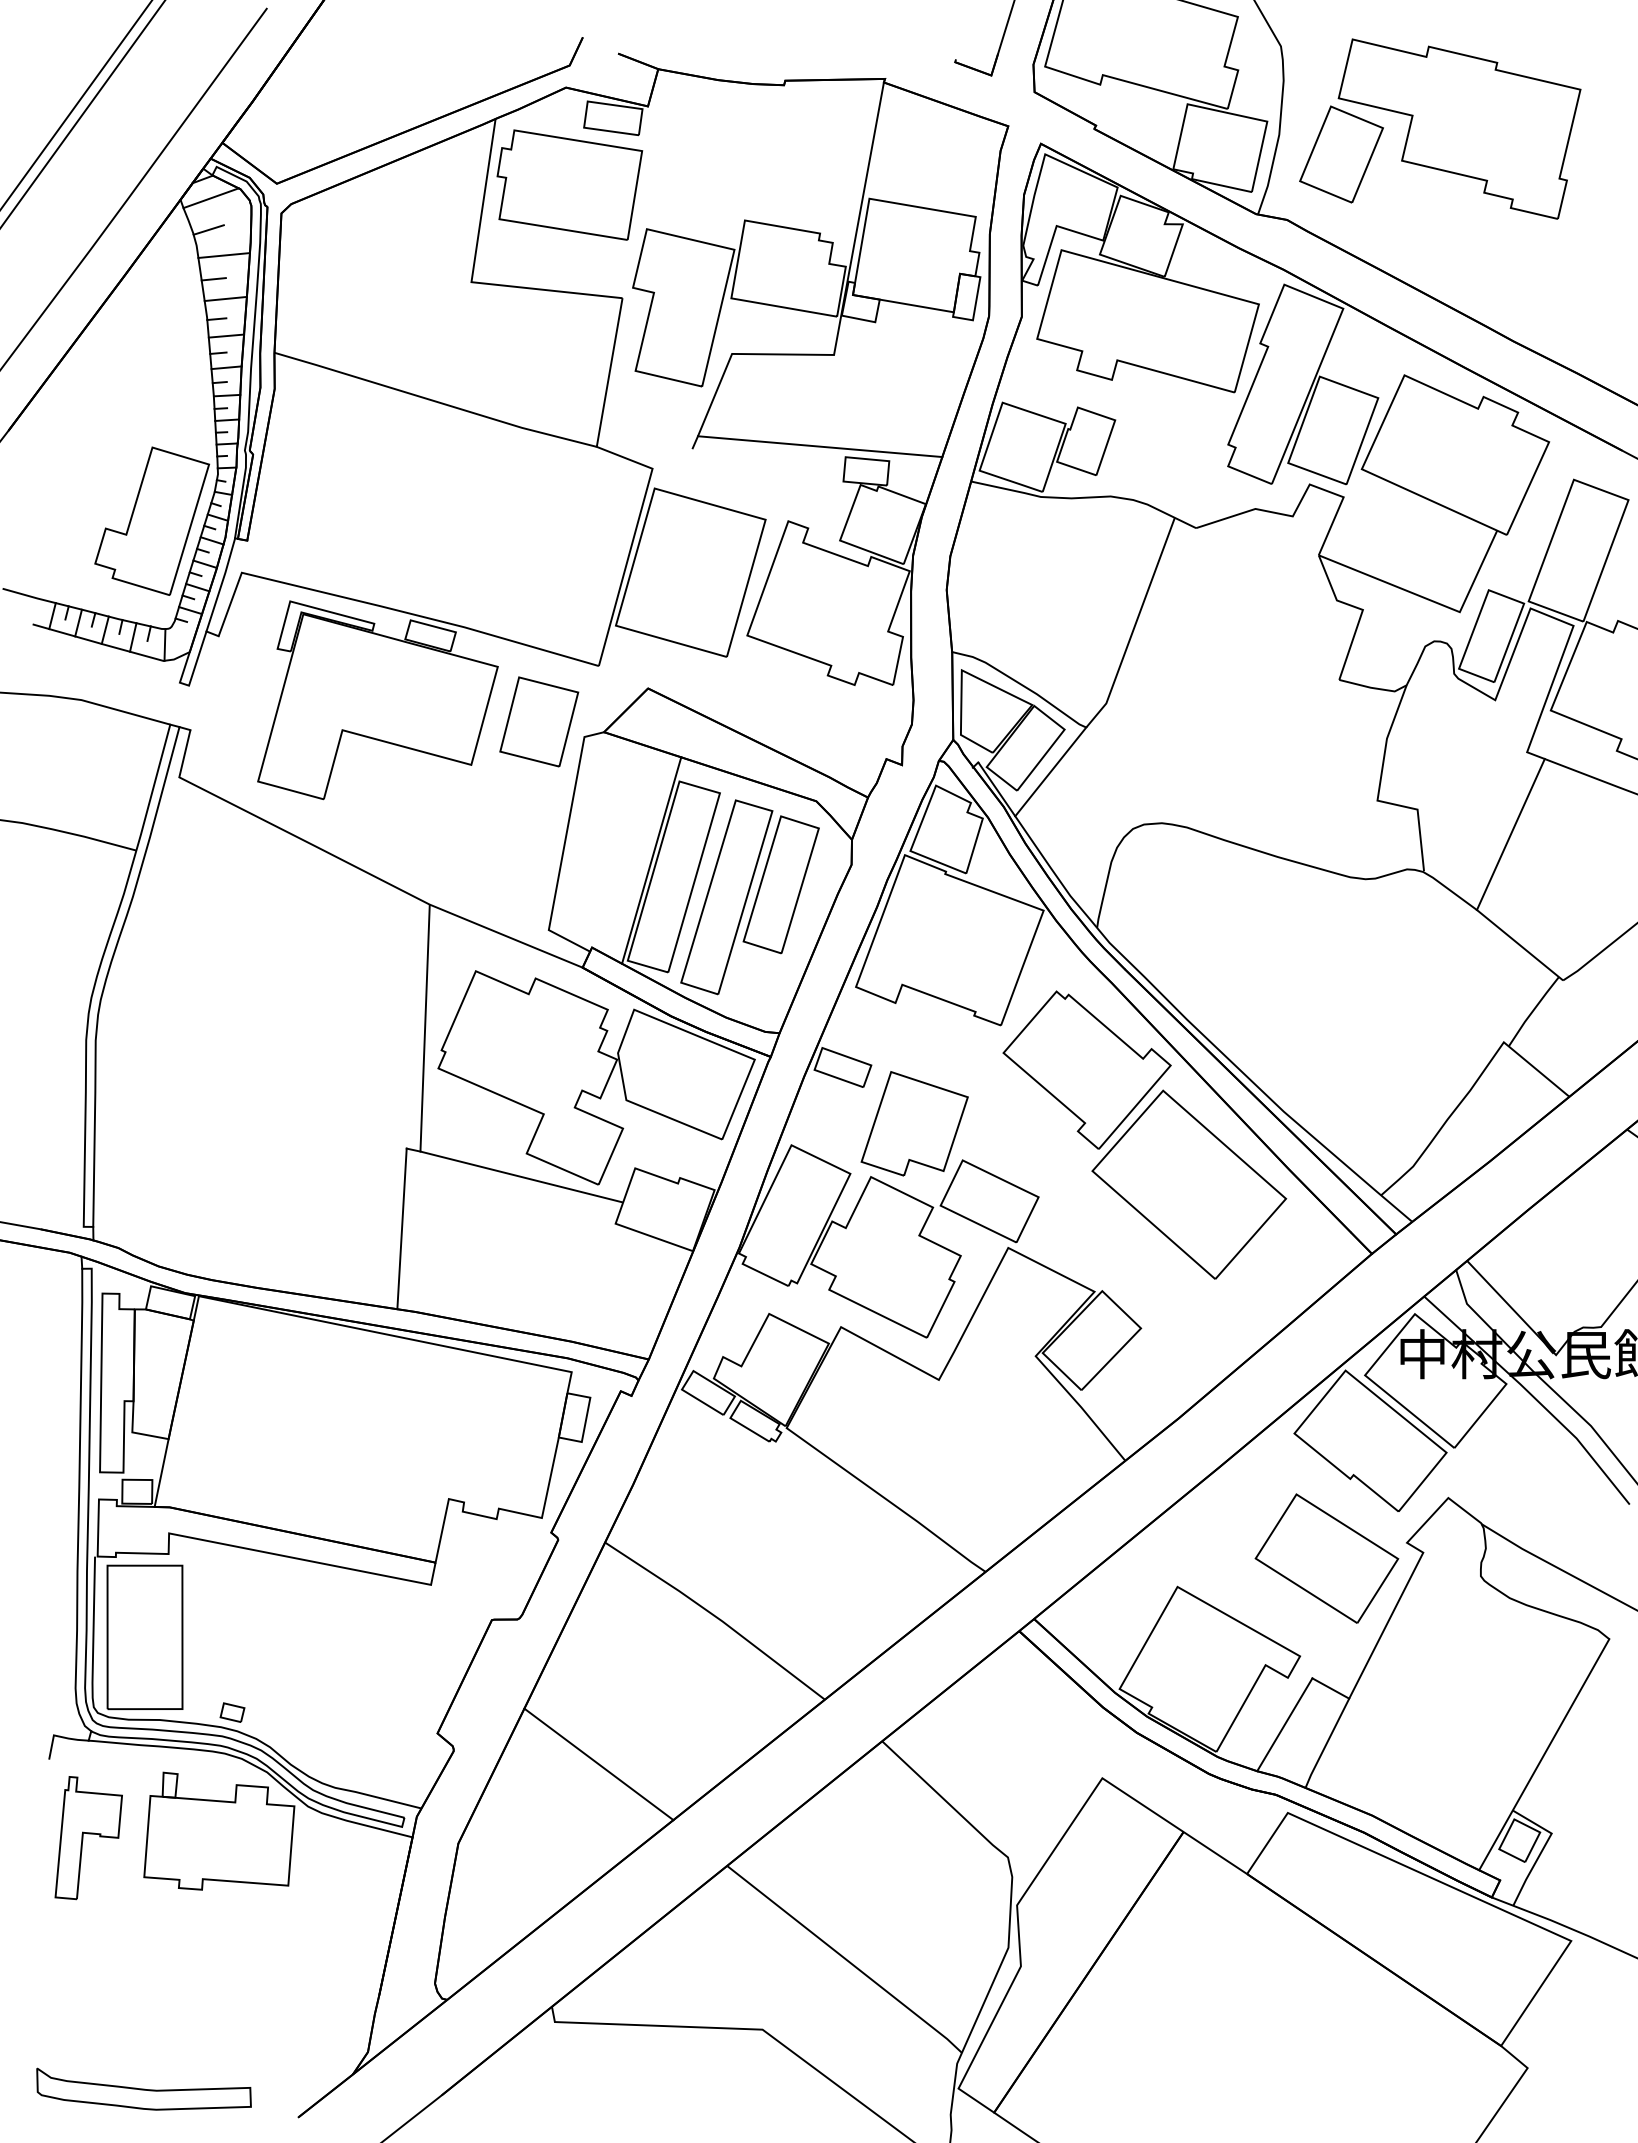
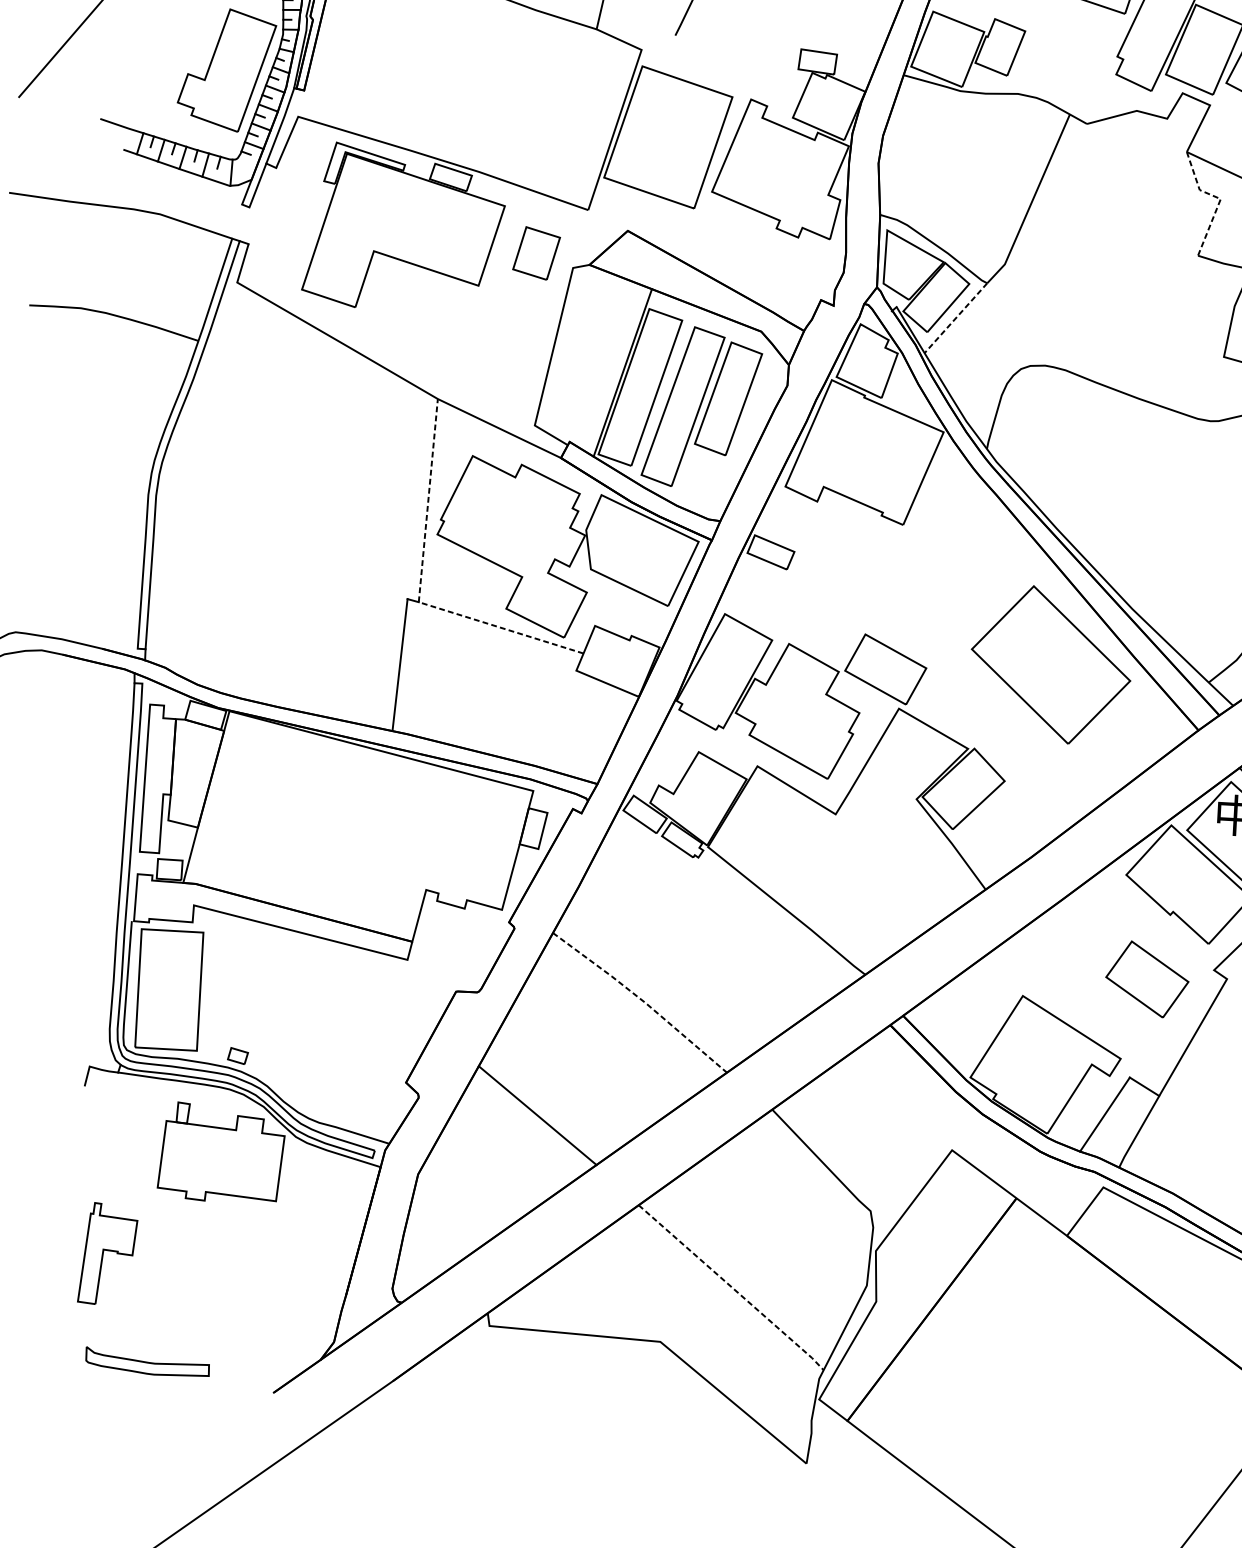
line: (819, 446) -> (780, 39), removed
line: (1362, 609) -> (1220, 198), solid -> dashed
part: (539, 721) -> (536, 253), size x0.7
line: (1050, 771) -> (955, 317), solid -> dashed
part: (1086, 1069) -> (971, 565), removed
part: (914, 1123) -> (827, 601), removed
line: (421, 1132) -> (420, 586), solid -> dashed
part: (1326, 1558) -> (1147, 979), size x0.7
line: (716, 1617) -> (641, 999), solid -> dashed
part: (88, 1838) -> (107, 1254), moved
line: (845, 1959) -> (731, 1287), solid -> dashed
part: (143, 2088) -> (147, 1361), size x0.7

